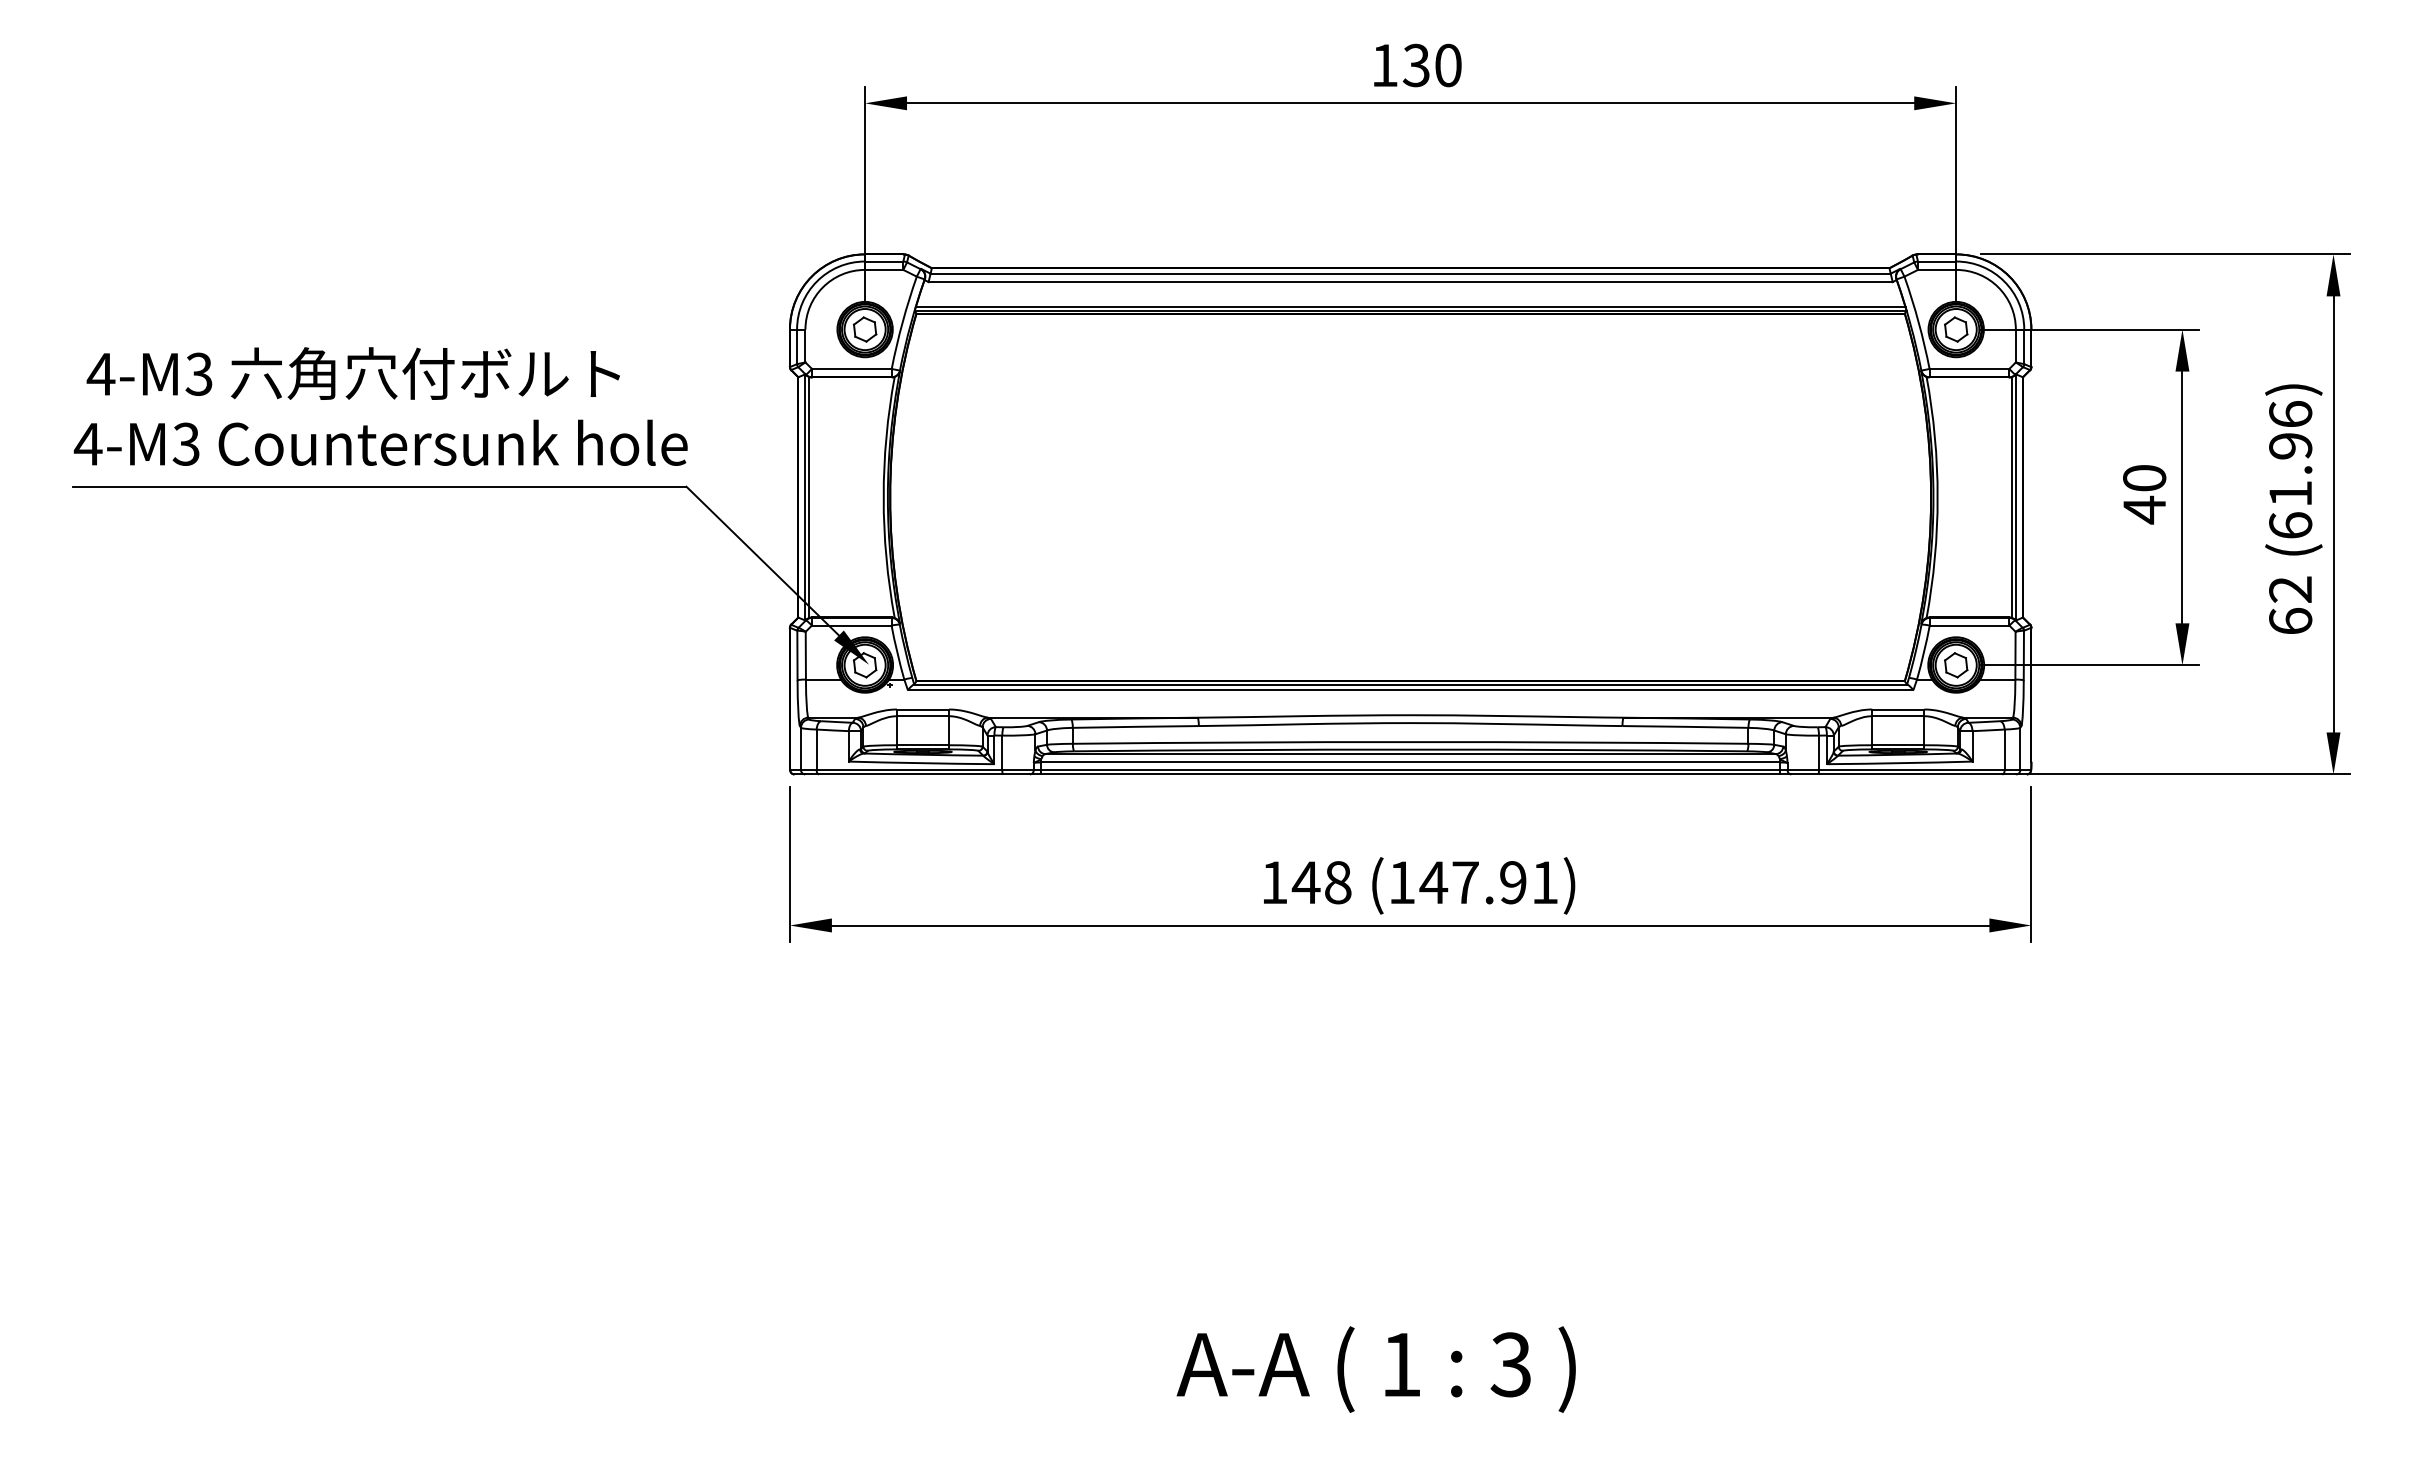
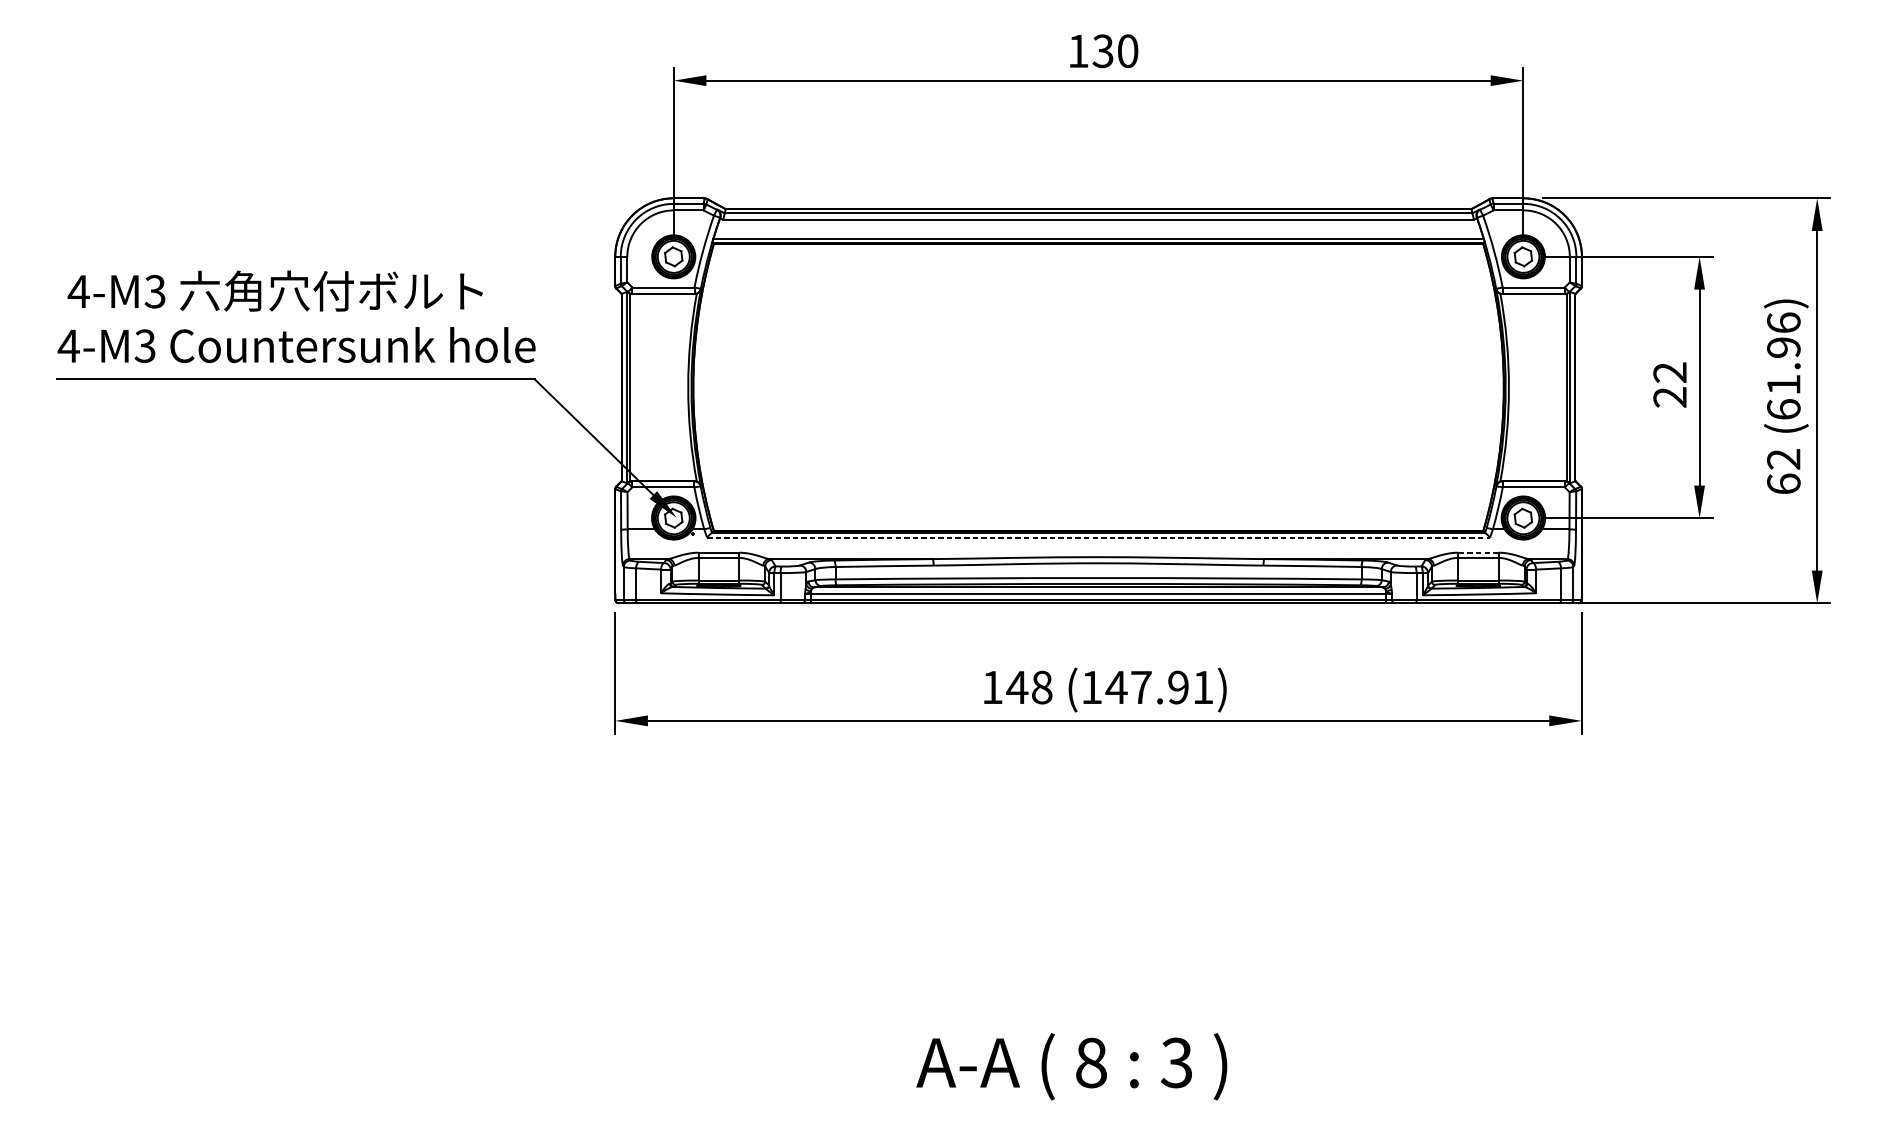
text: (2144, 494) -> (1670, 385), 40 -> 22
line: (1410, 690) -> (1098, 537), solid -> dashed
line: (1897, 709) -> (1477, 552), solid -> dashed
text: (1401, 1364) -> (1091, 1062), 1 -> 8

